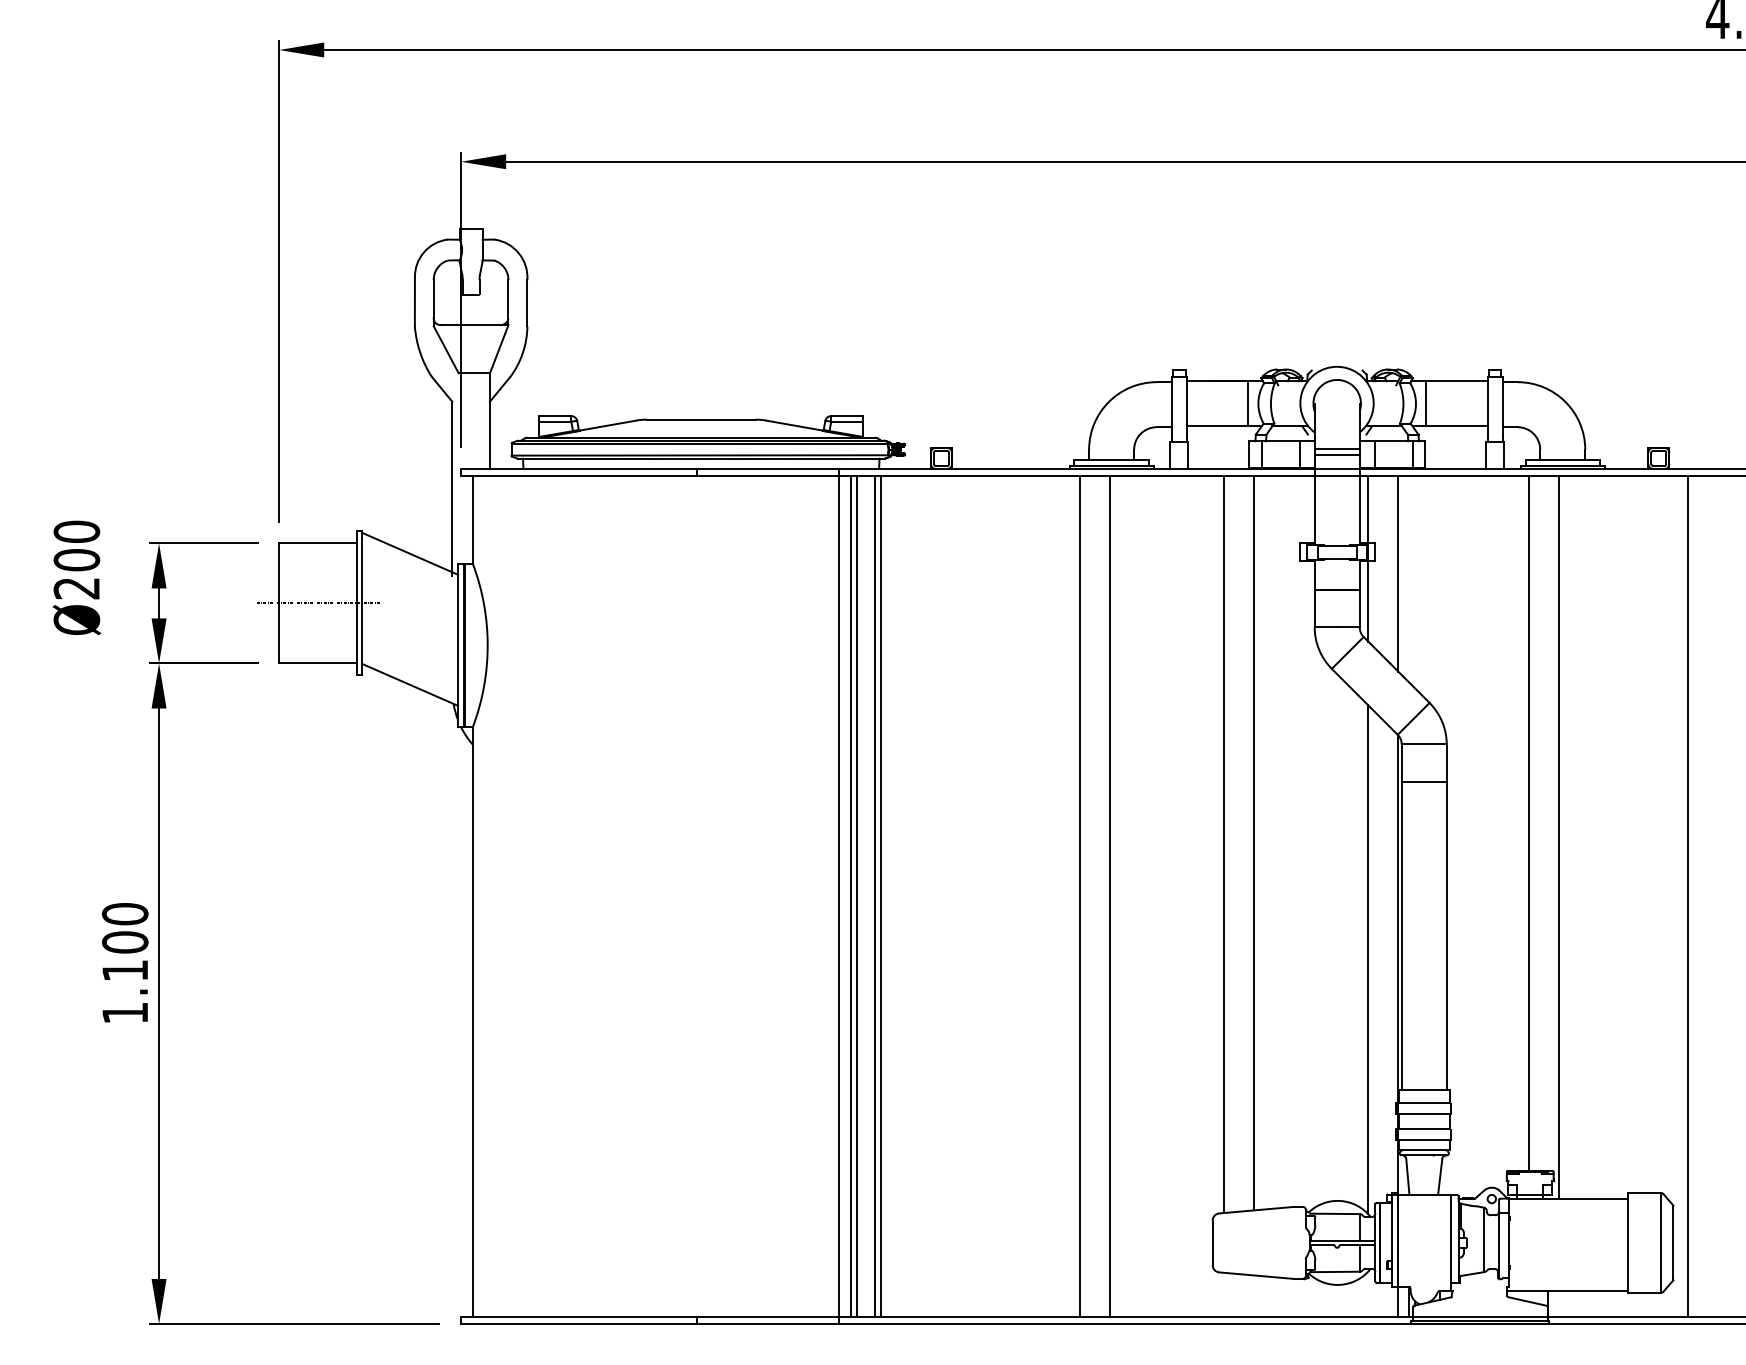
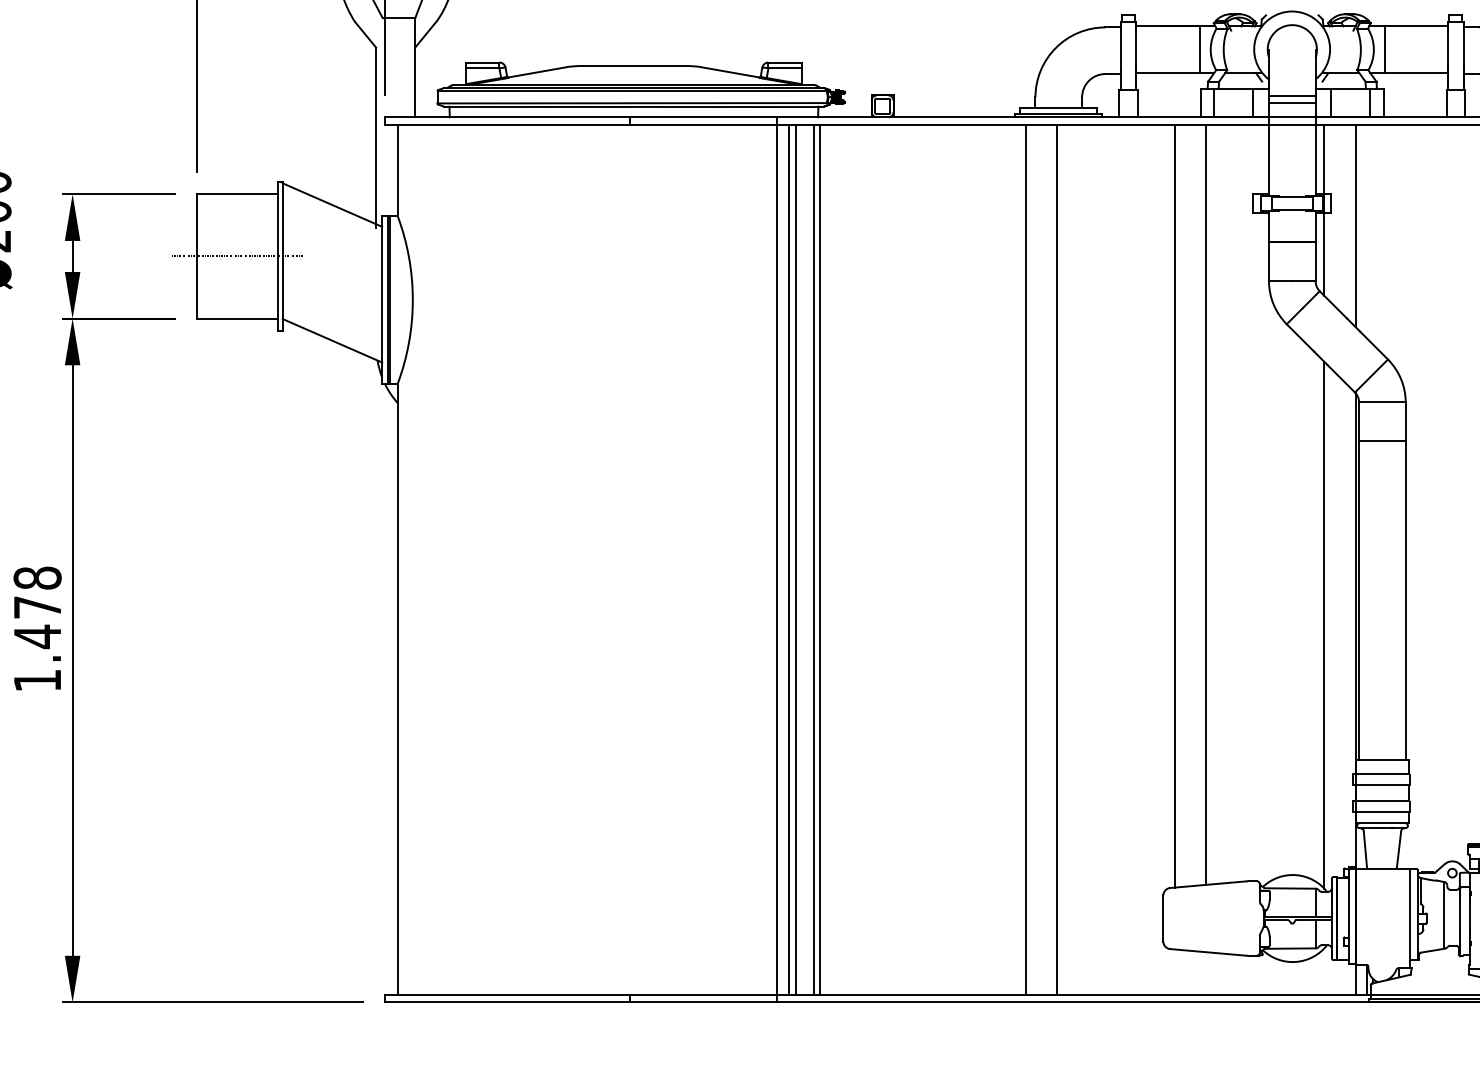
text: (125, 942) -> (37, 607), 1.100 -> 1.478

